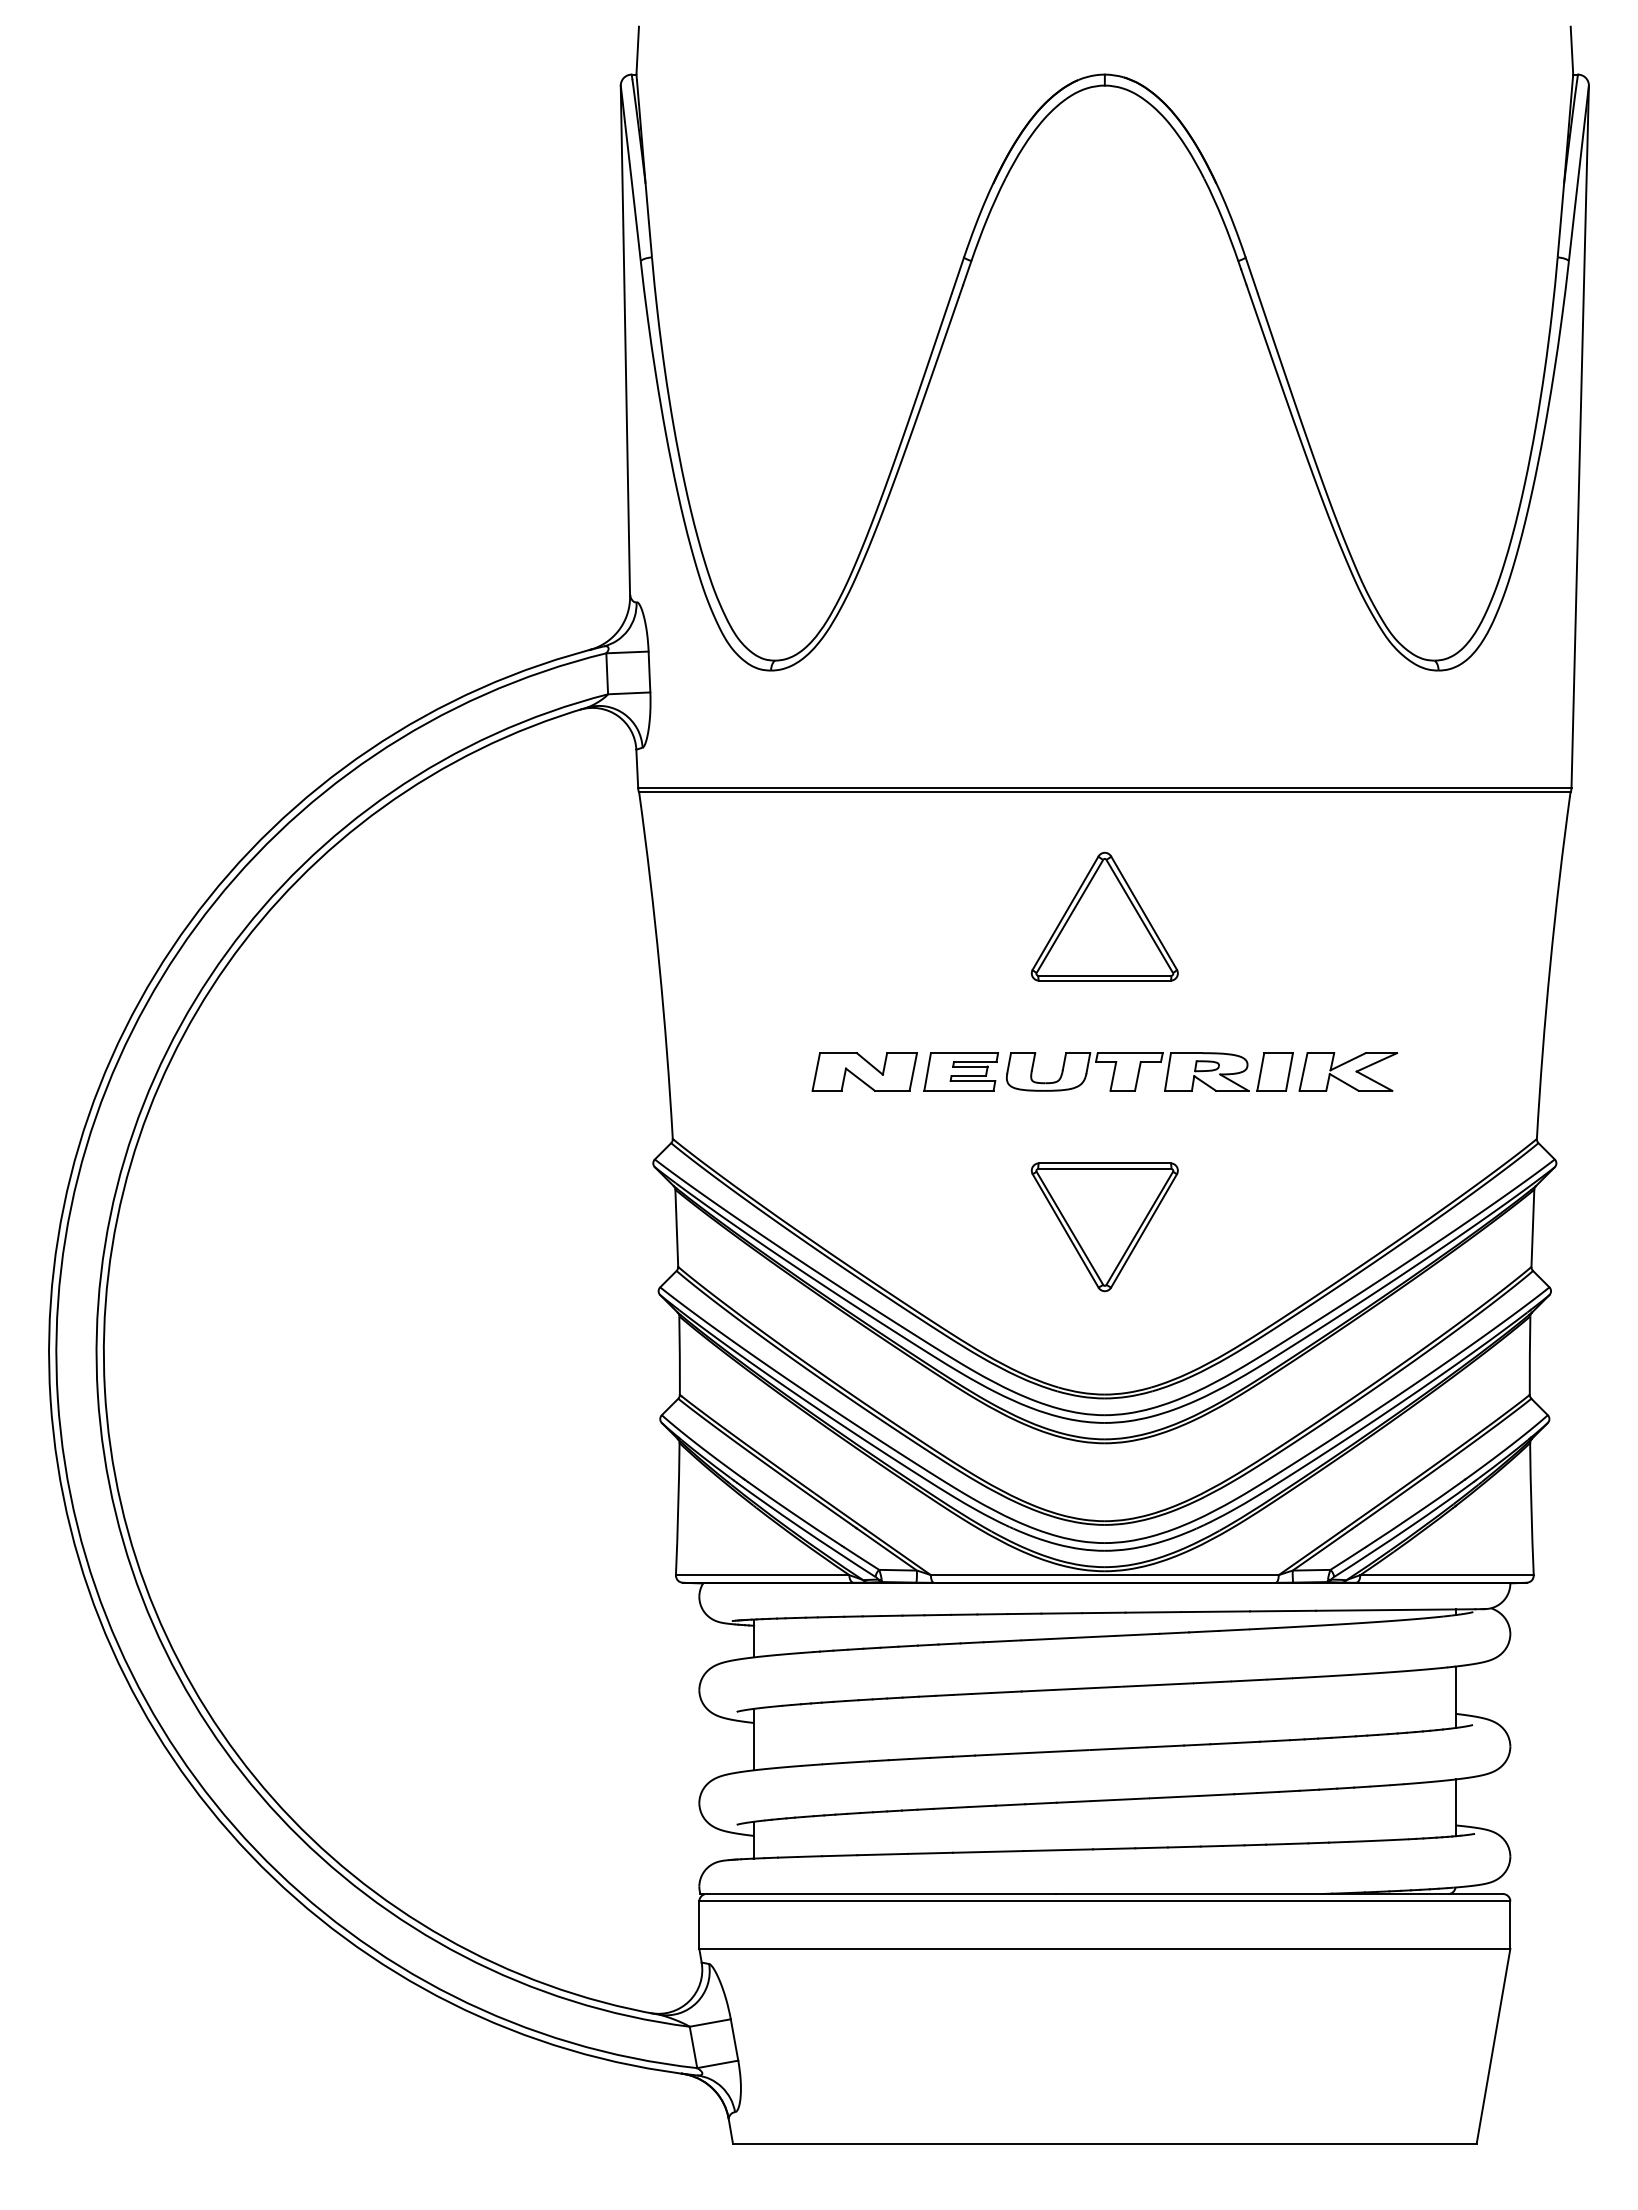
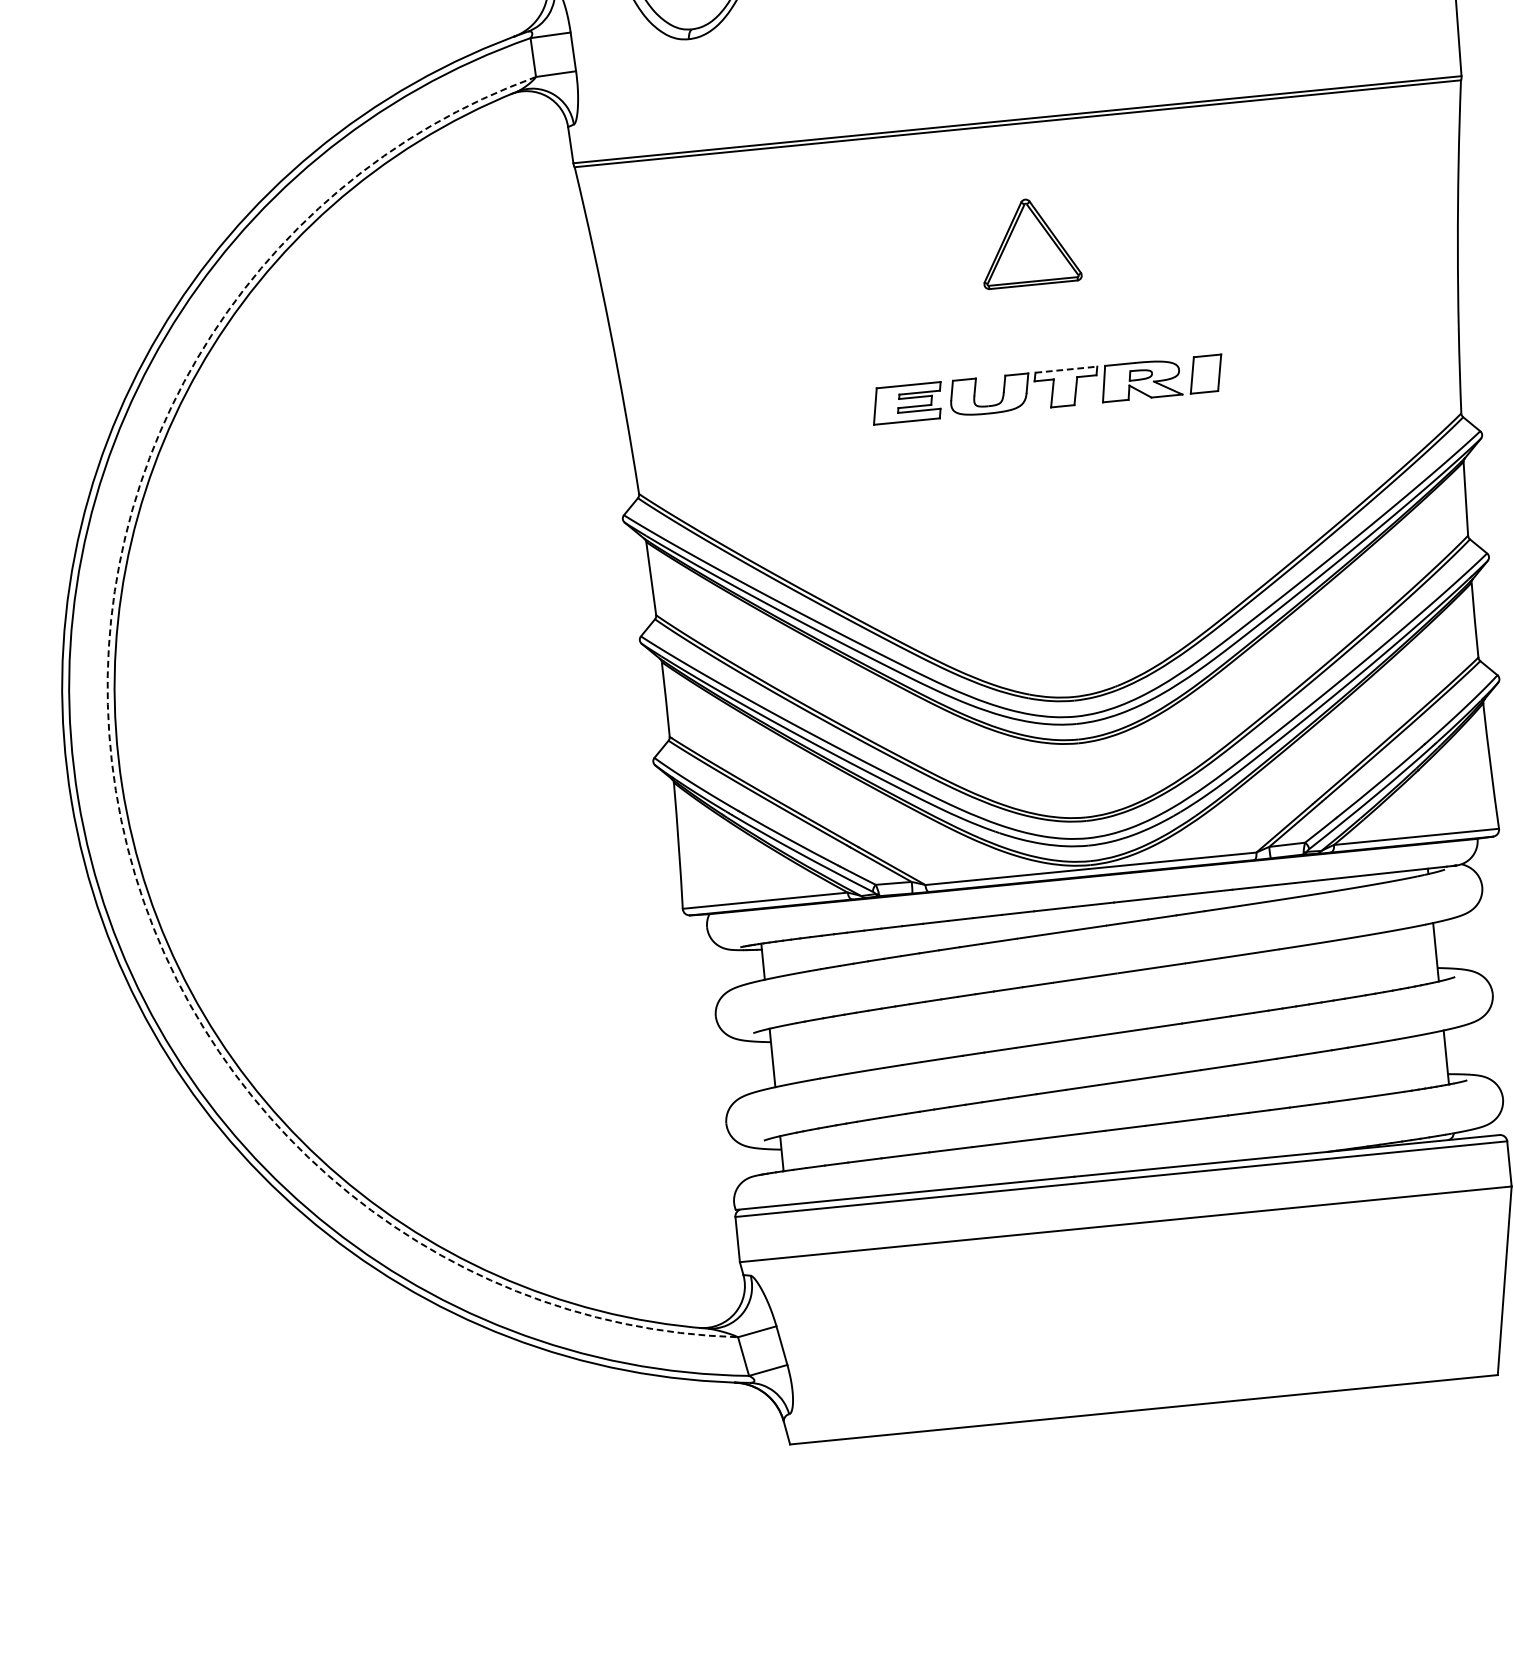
part: (1104, 916) -> (1029, 242), size x0.7
line: (1130, 1053) -> (1066, 370), solid -> dashed
part: (864, 1071) -> (815, 411), removed
part: (1348, 1071) -> (1275, 366), removed
part: (1104, 1227) -> (1058, 538), removed
arc: (97, 1394) -> (115, 790), solid -> dashed

